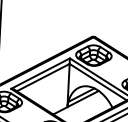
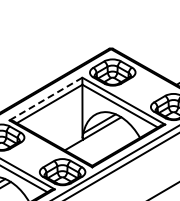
line: (40, 73) -> (45, 99), solid -> dashed

